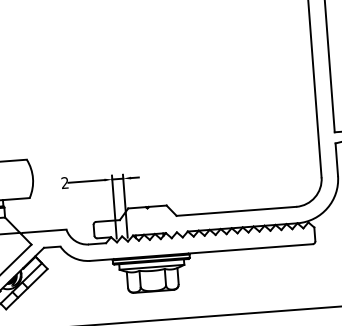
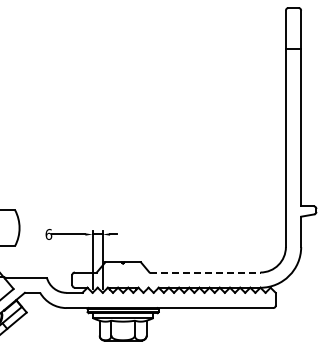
text: (64, 183) -> (48, 234), 2 -> 6
line: (236, 211) -> (205, 272), solid -> dashed

